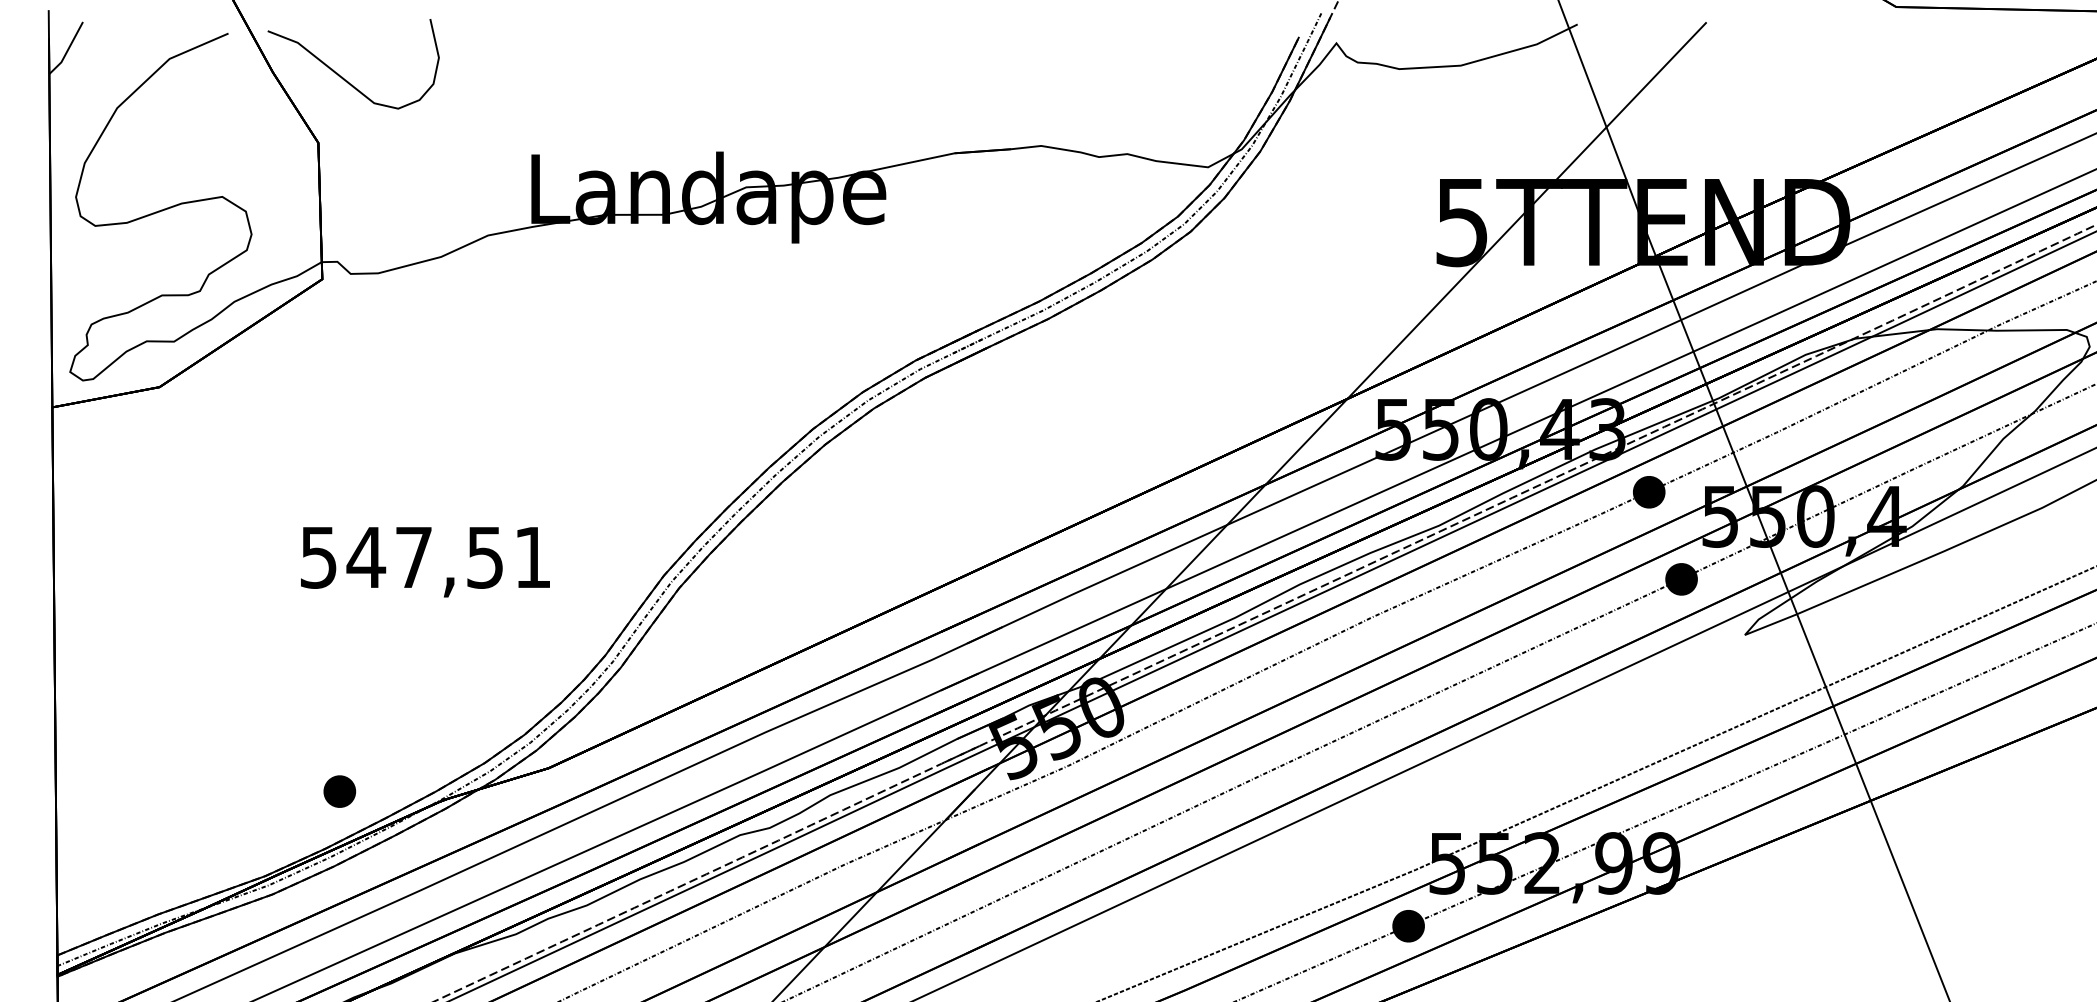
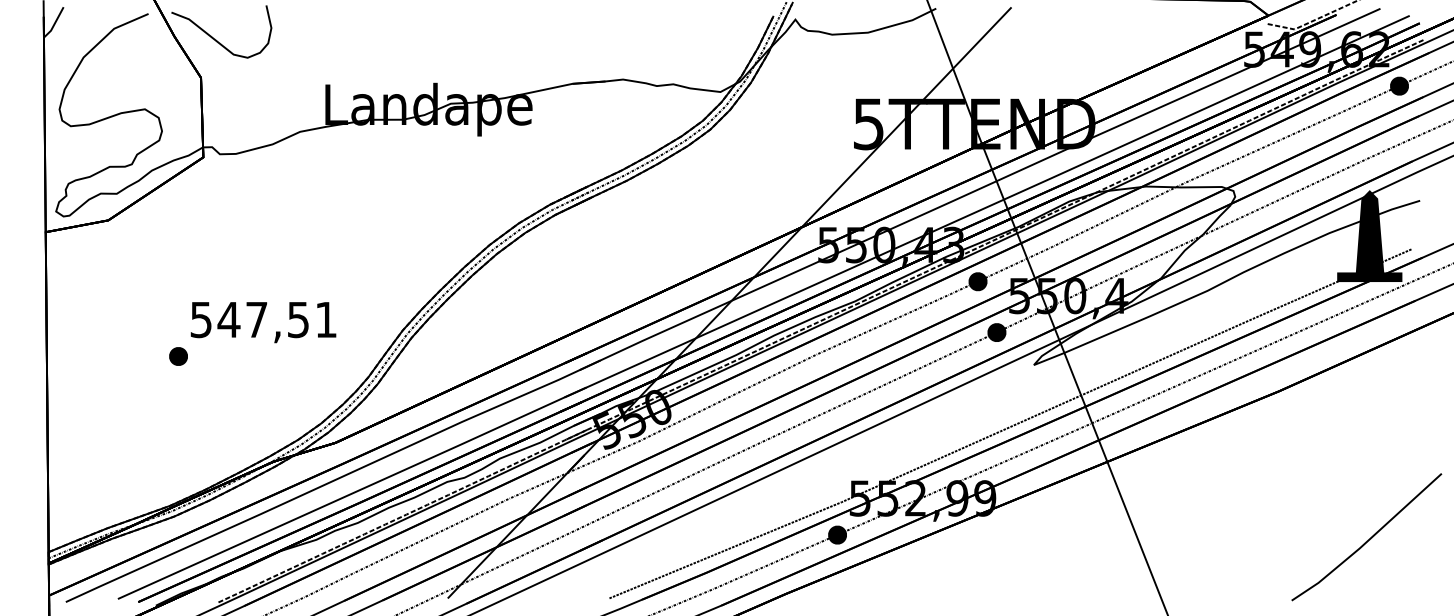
part: (339, 791) -> (178, 356), moved

